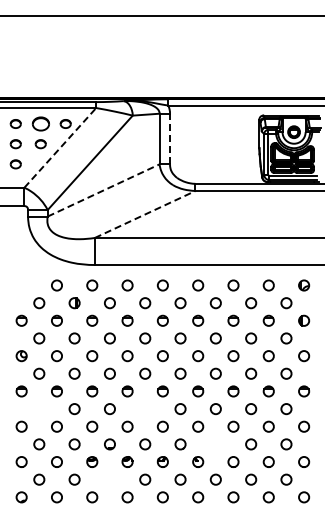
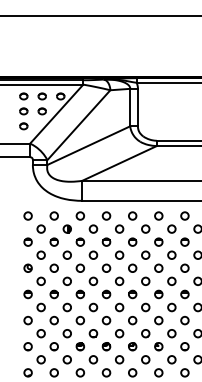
part: (40, 123) -> (42, 96), size x0.62
line: (170, 138) -> (138, 107), dashed -> solid
line: (60, 147) -> (56, 113), dashed -> solid
line: (103, 190) -> (88, 145), dashed -> solid
line: (145, 214) -> (119, 163), dashed -> solid
circle: (21, 285) -> (27, 216), added
circle: (39, 409) -> (41, 307), added
circle: (145, 409) -> (119, 307), added
circle: (215, 444) -> (171, 333), added
circle: (109, 479) -> (93, 359), added

